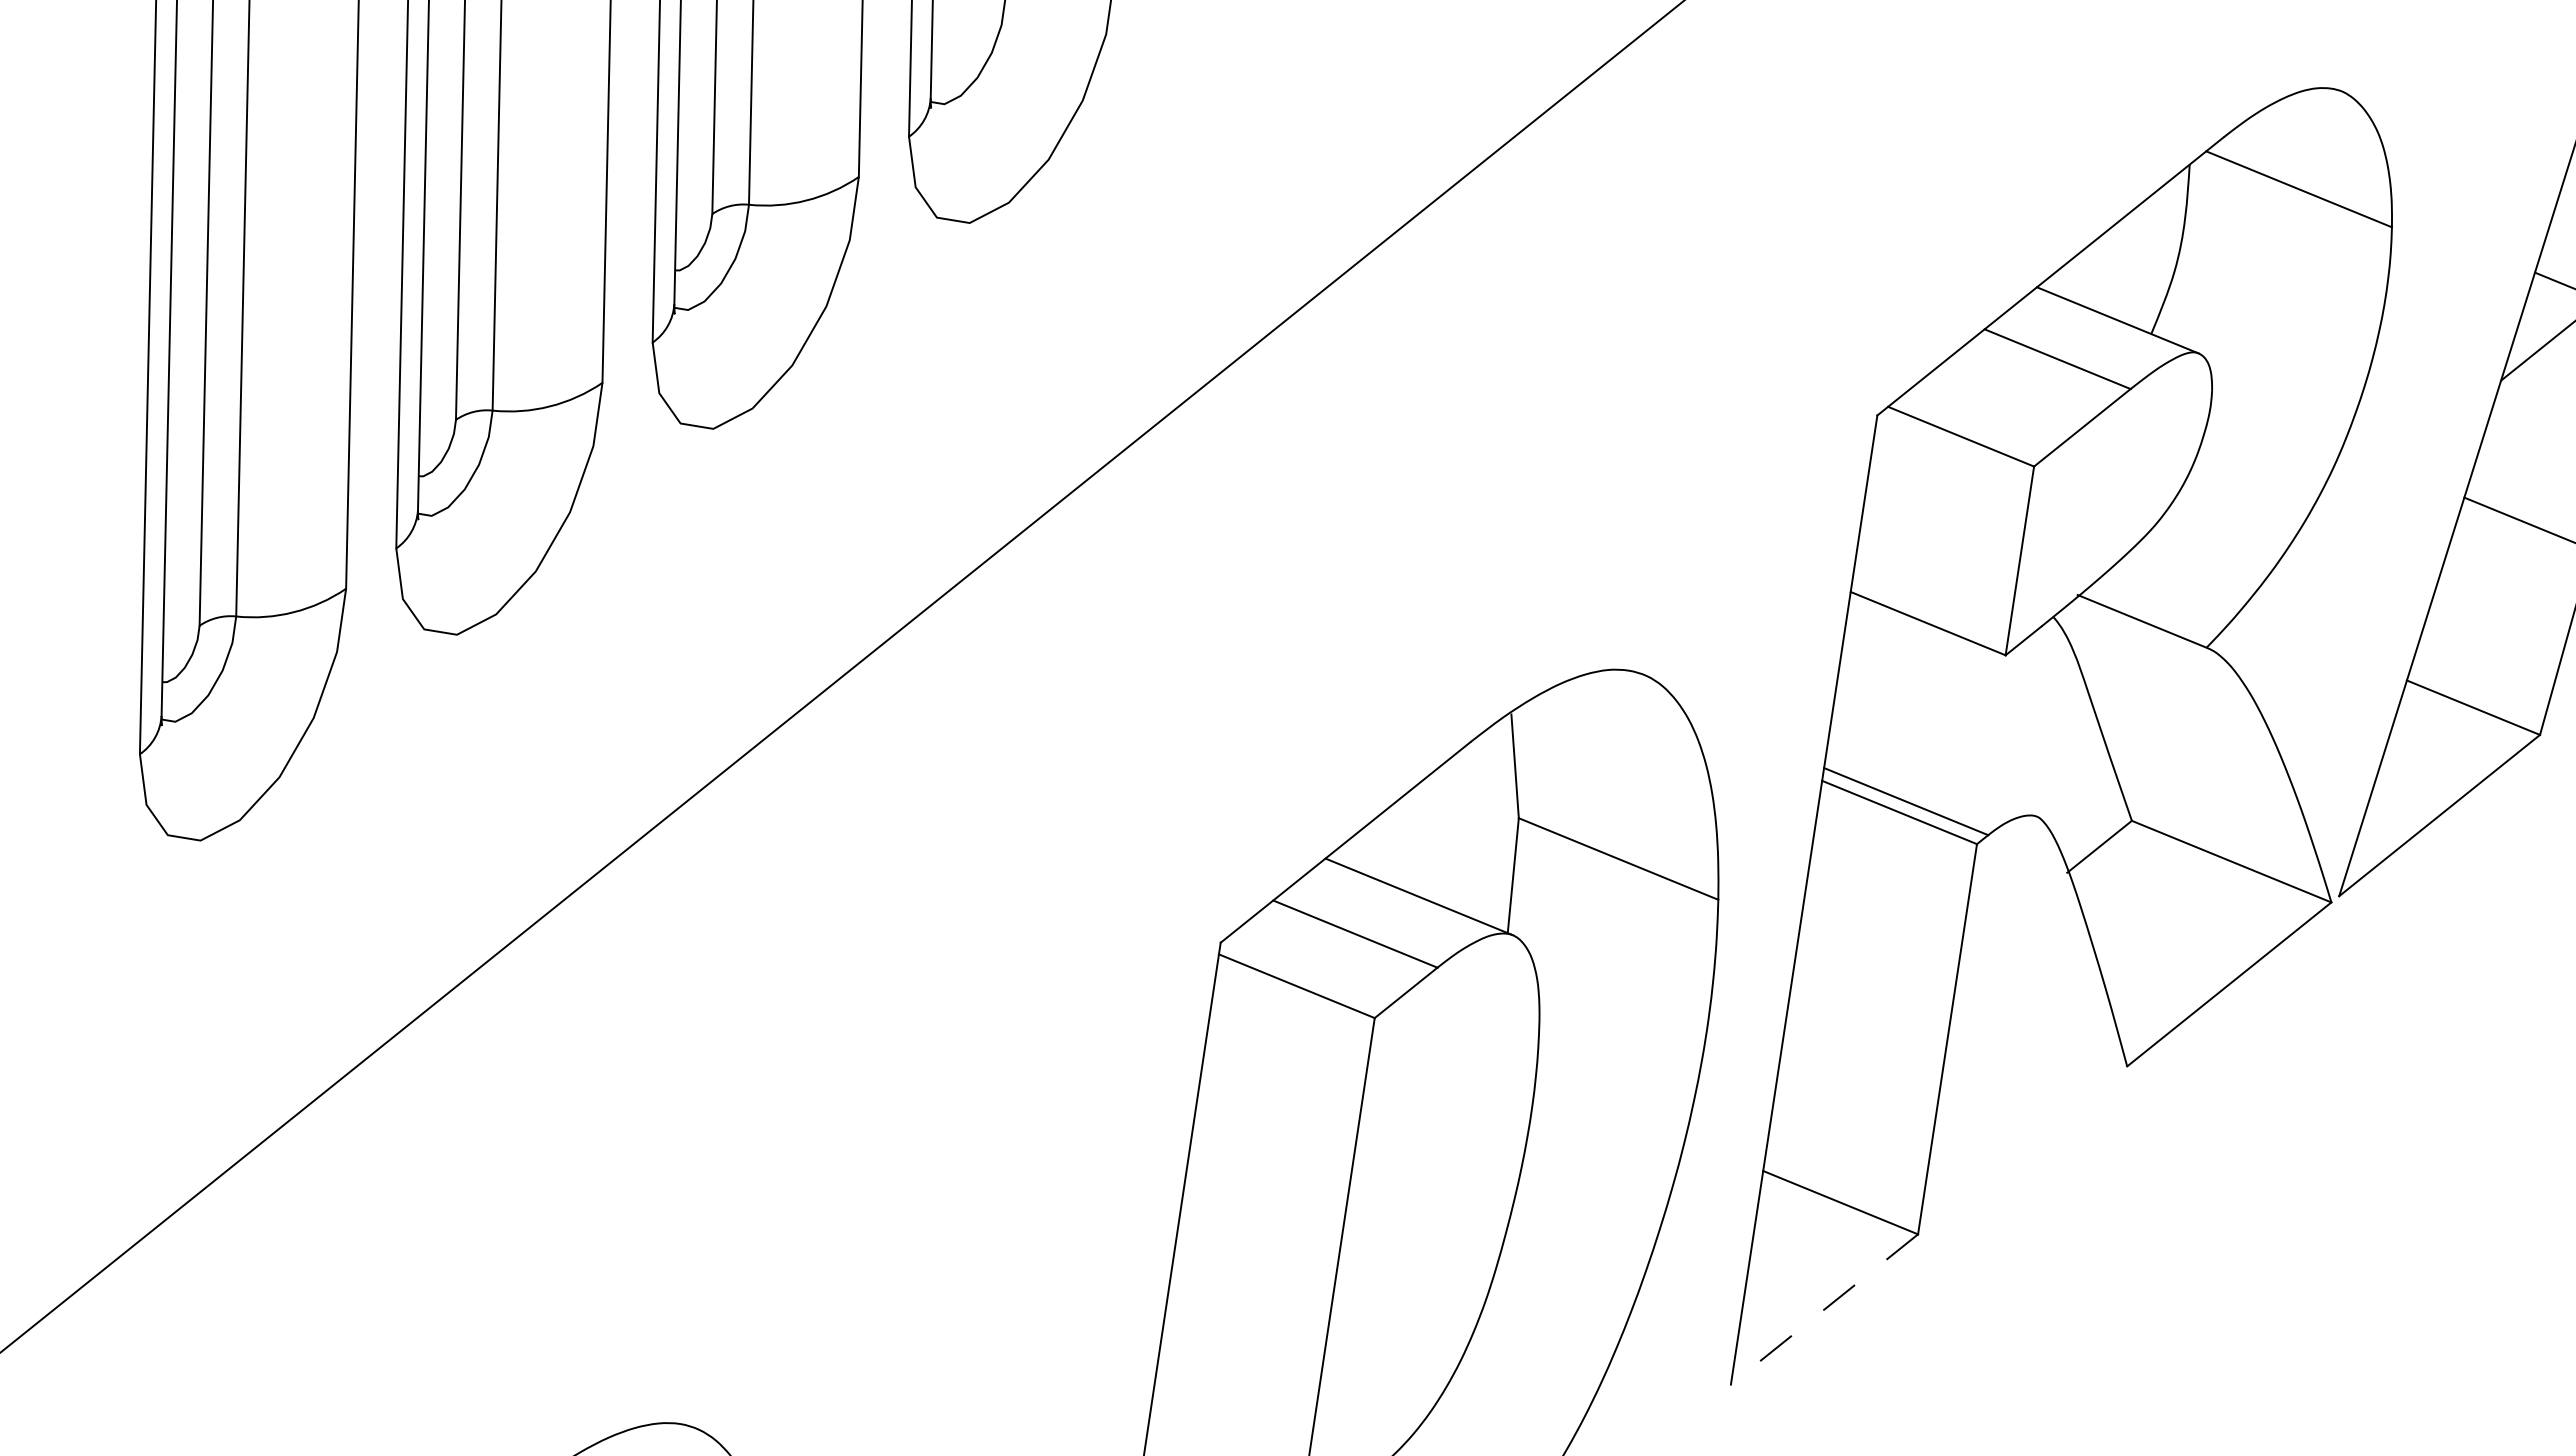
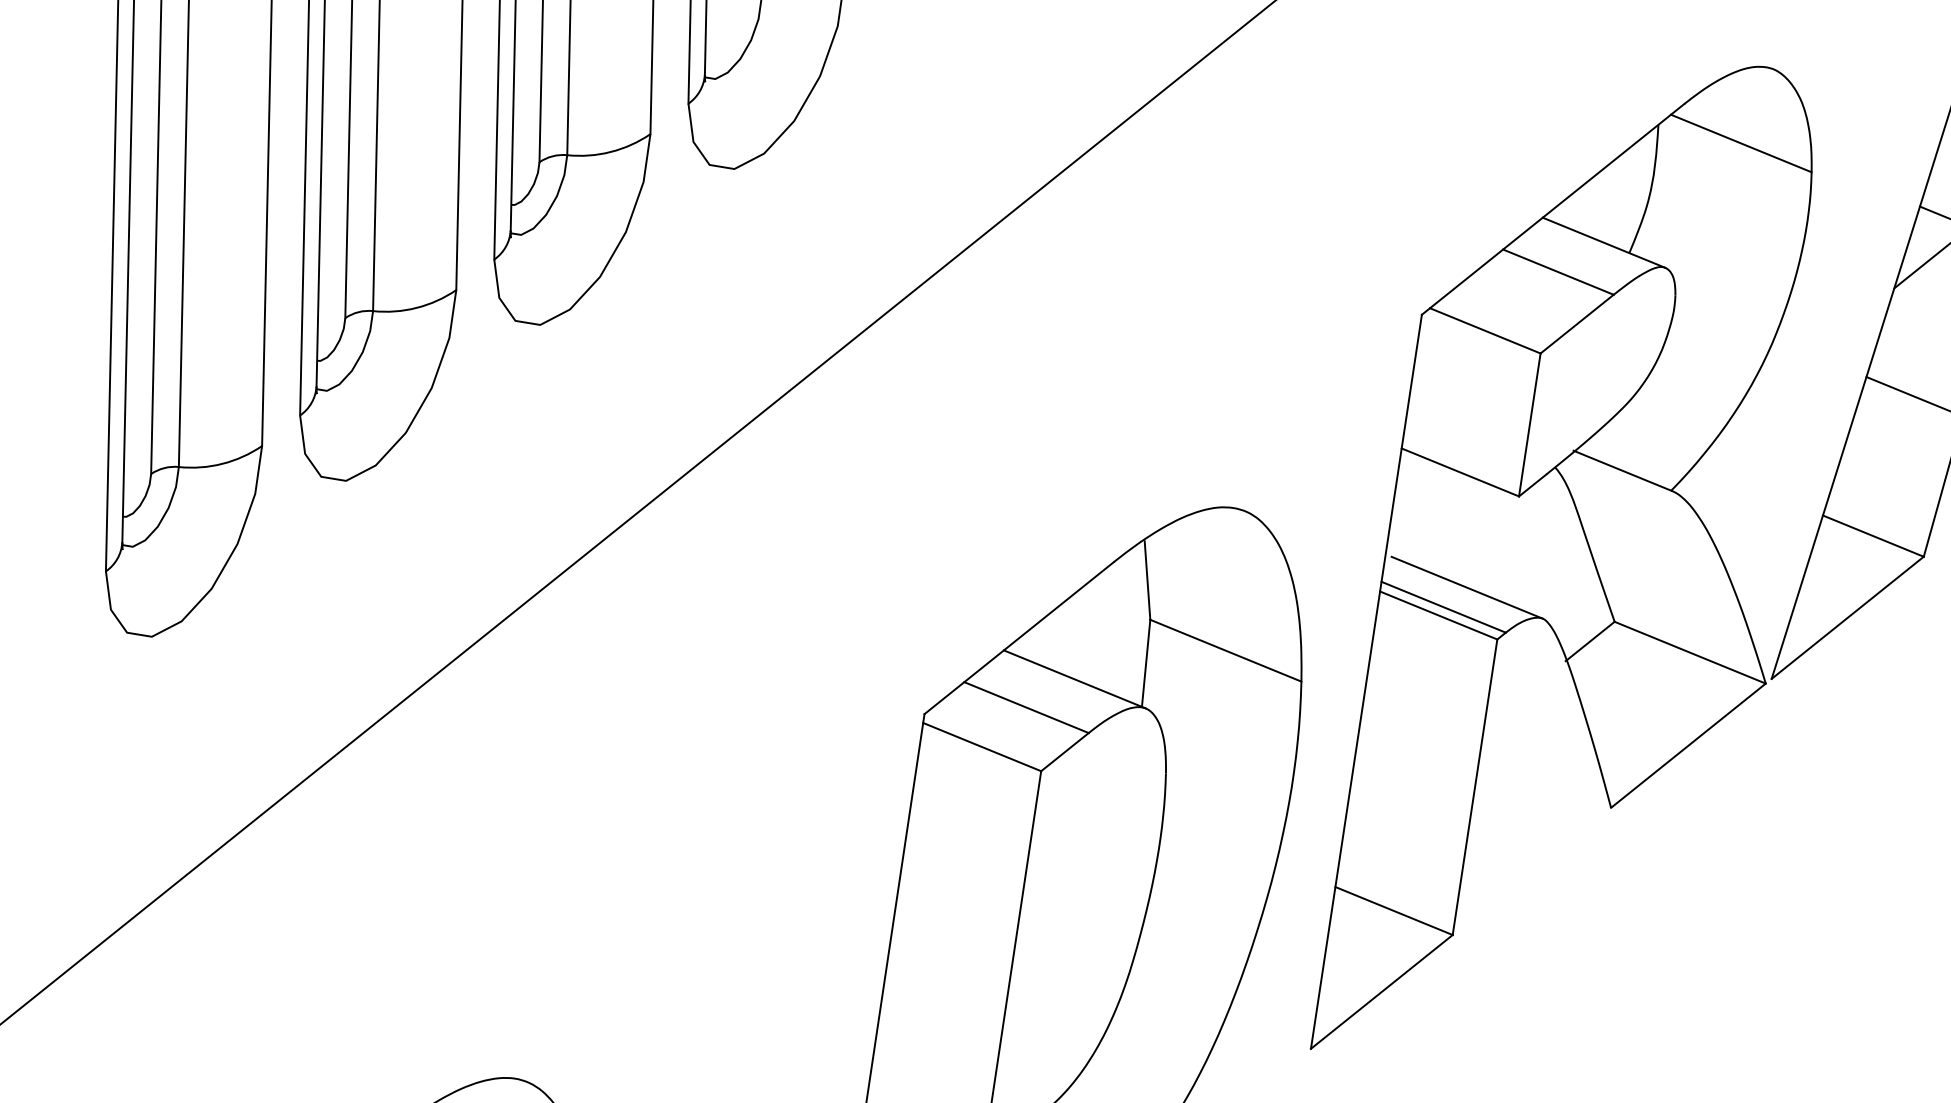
line: (1936, 775) -> (1466, 587), added
line: (1824, 1309) -> (1381, 991), dashed -> solid

